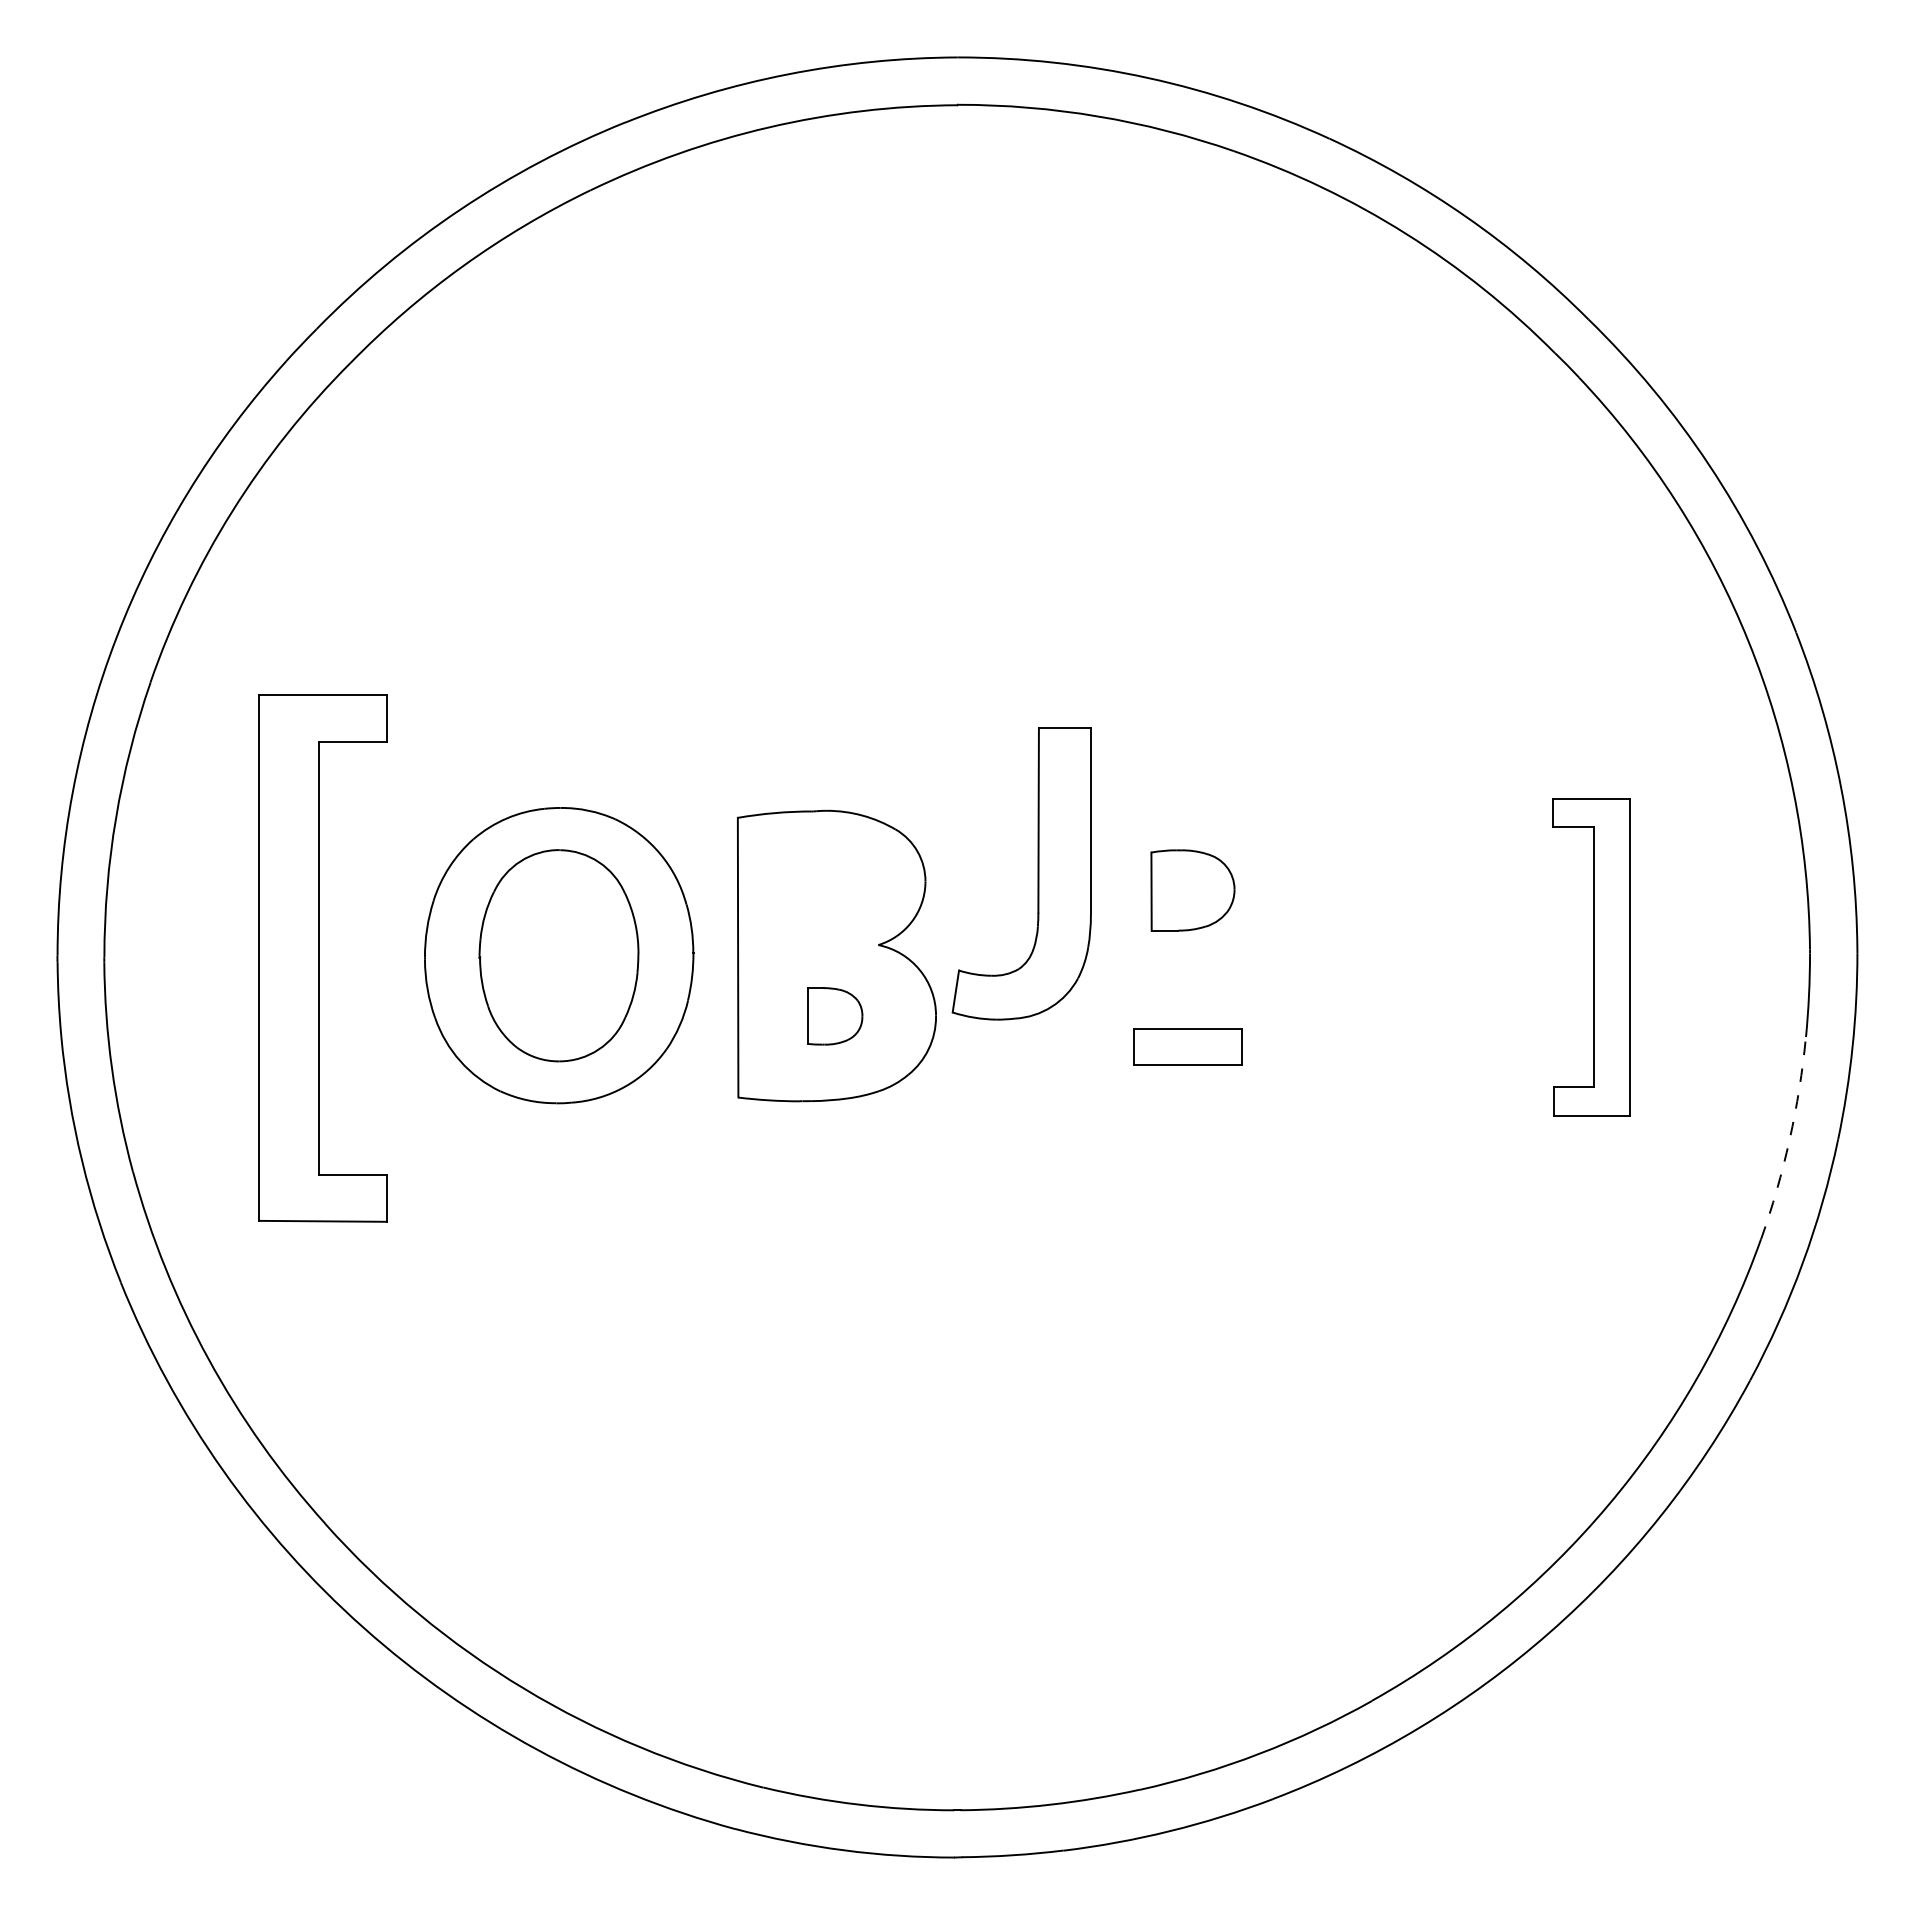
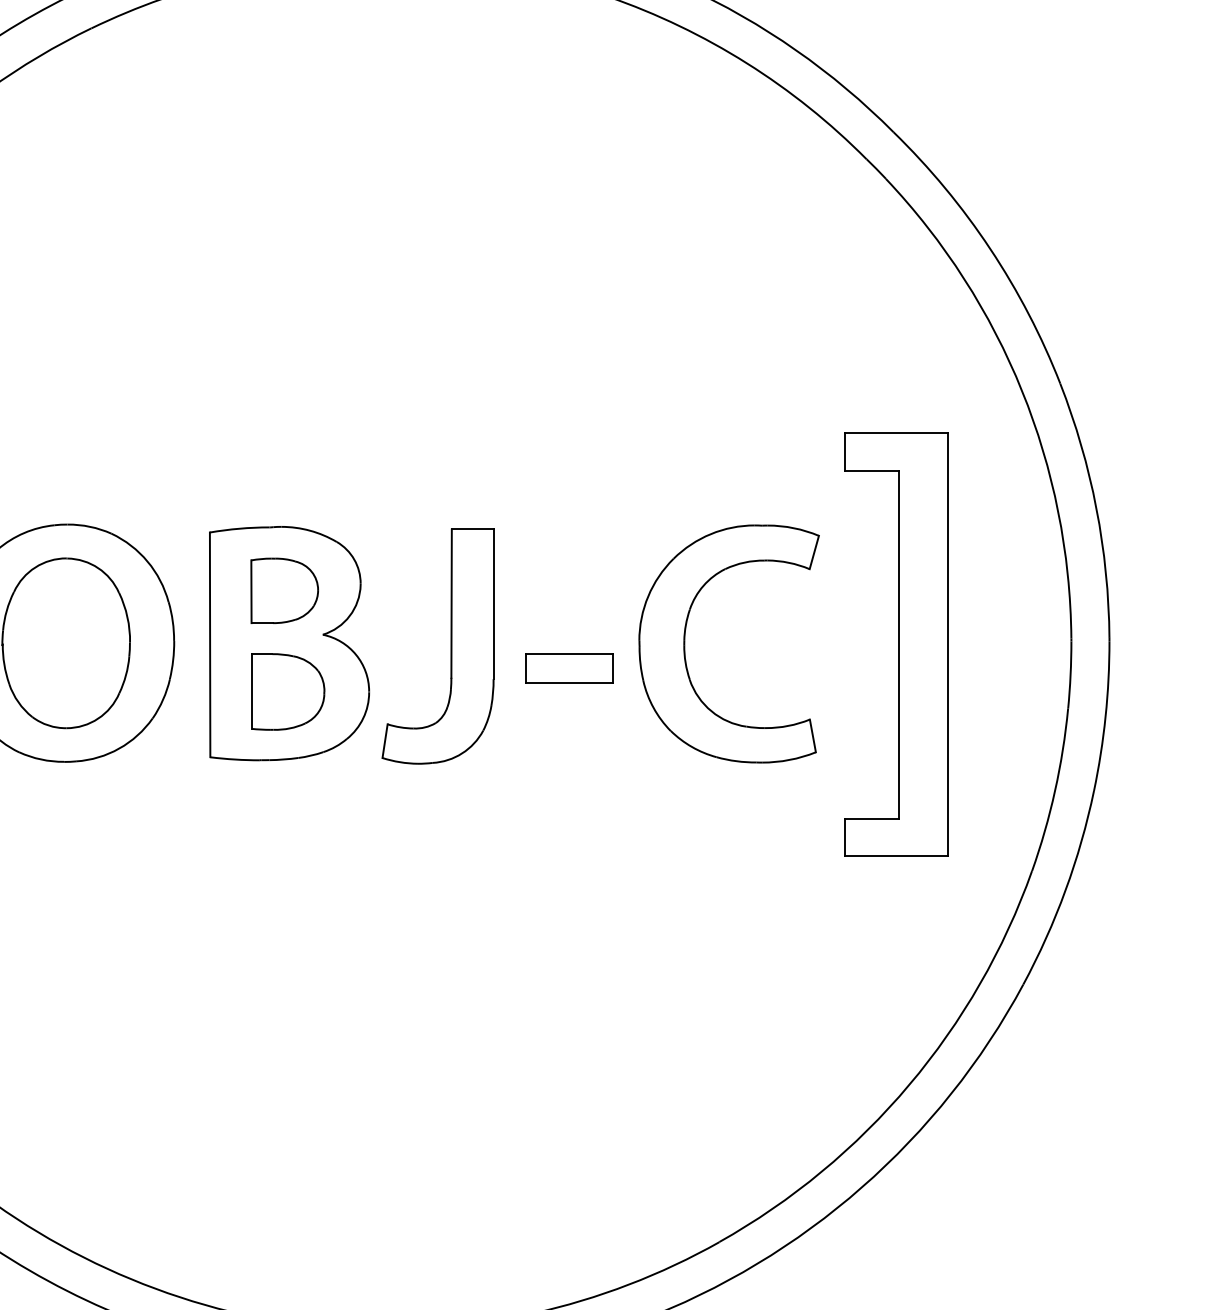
part: (1037, 873) -> (450, 646), moved
part: (1192, 890) -> (284, 590), moved
part: (1329, 956) -> (685, 643), added
part: (1591, 957) -> (895, 644), size x1.67
part: (835, 1016) -> (288, 692), size x1.67
part: (1187, 1046) -> (568, 668), moved
arc: (1789, 1139) -> (1054, 790), dashed -> solid

